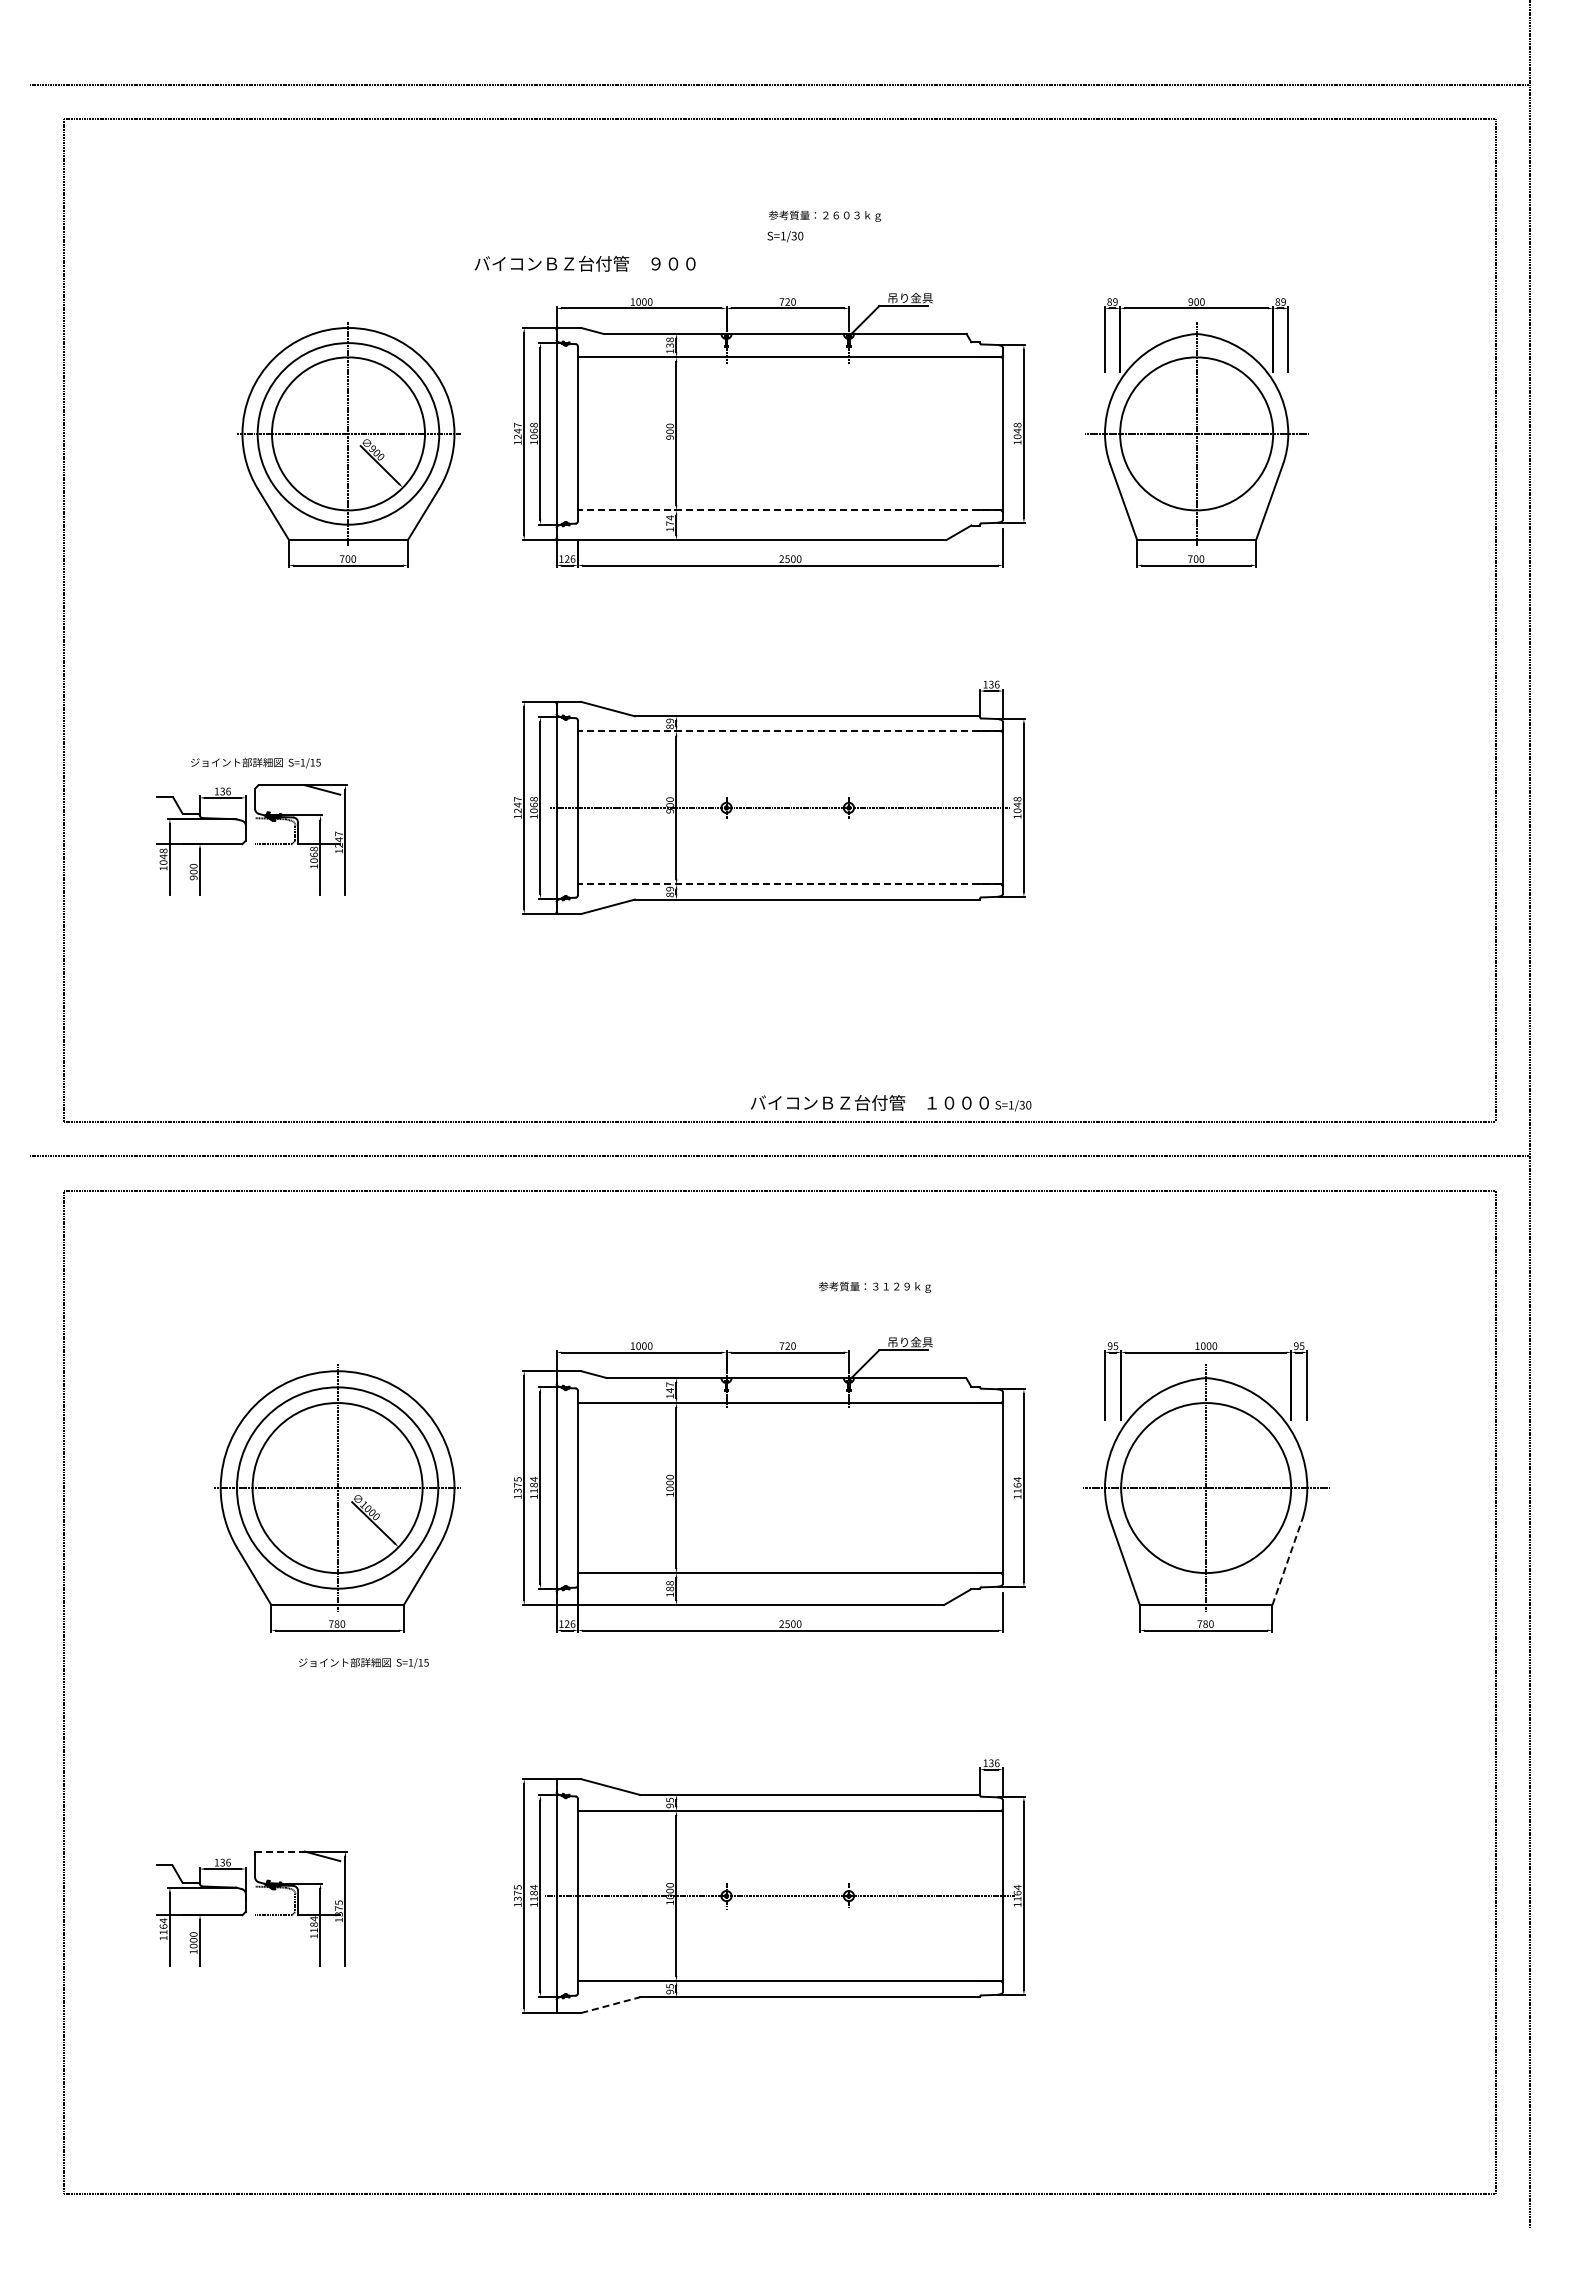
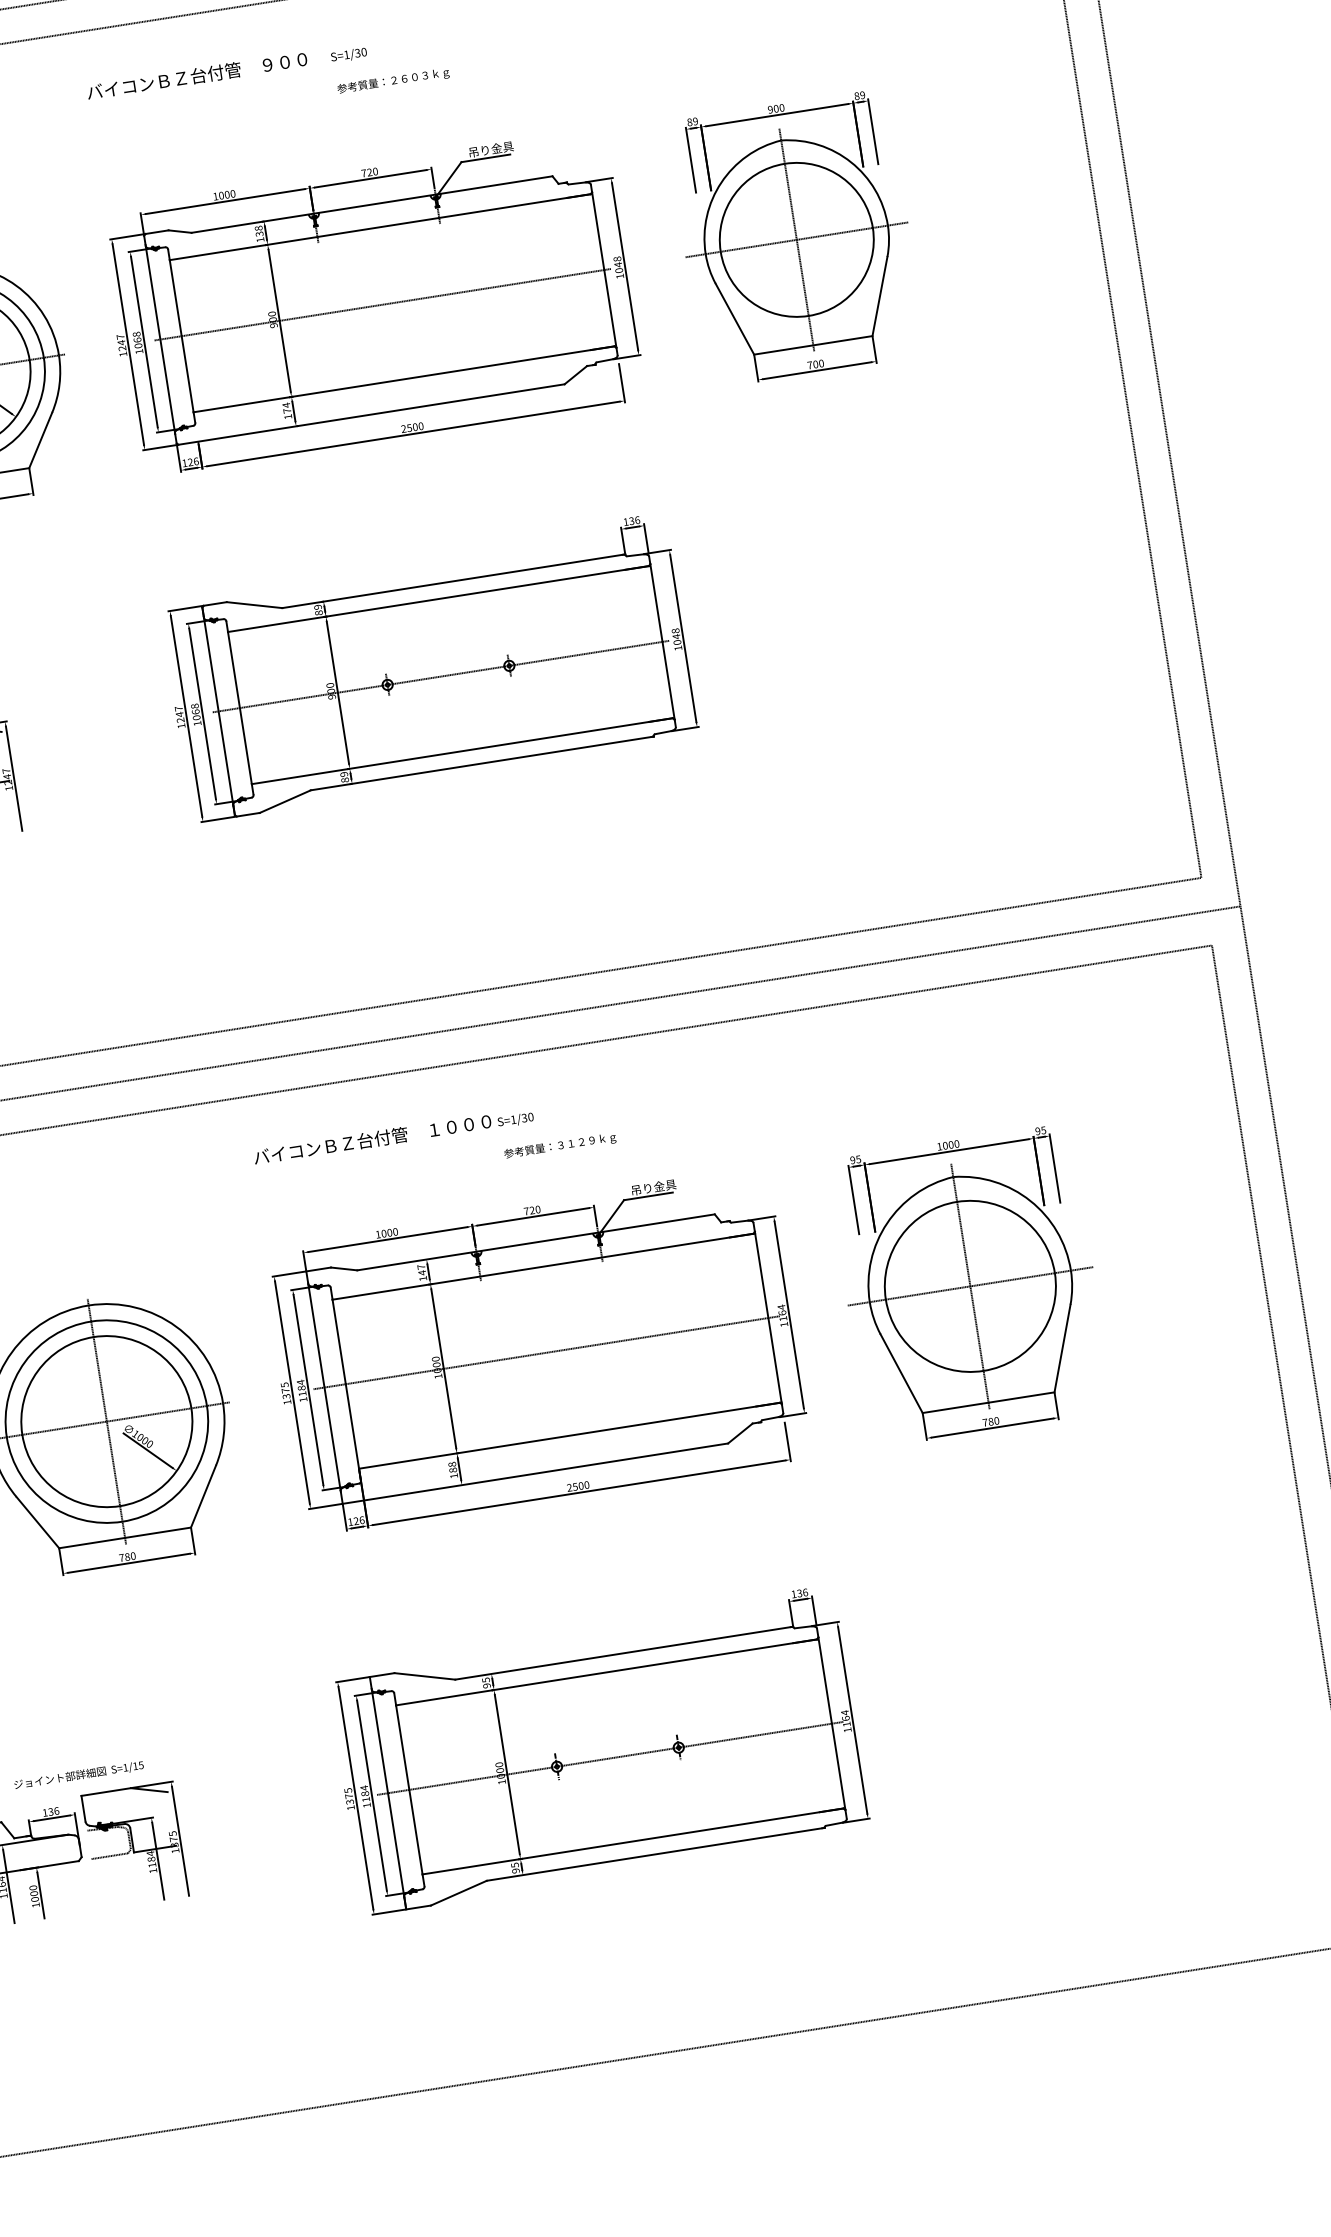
text: (785, 236) -> (349, 54), moved
text: (584, 263) -> (196, 75), moved
line: (779, 433) -> (382, 304), added
line: (789, 510) -> (403, 379), dashed -> solid
line: (789, 731) -> (438, 599), dashed -> solid
line: (789, 884) -> (462, 751), dashed -> solid
text: (890, 1103) -> (393, 1136), moved
text: (874, 1286) -> (559, 1145), moved
line: (779, 1488) -> (546, 1353), added
line: (1287, 1562) -> (1062, 1347), dashed -> solid
text: (363, 1663) -> (78, 1775), moved
line: (279, 1851) -> (105, 1792), dashed -> solid
line: (611, 2004) -> (459, 1892), dashed -> solid

